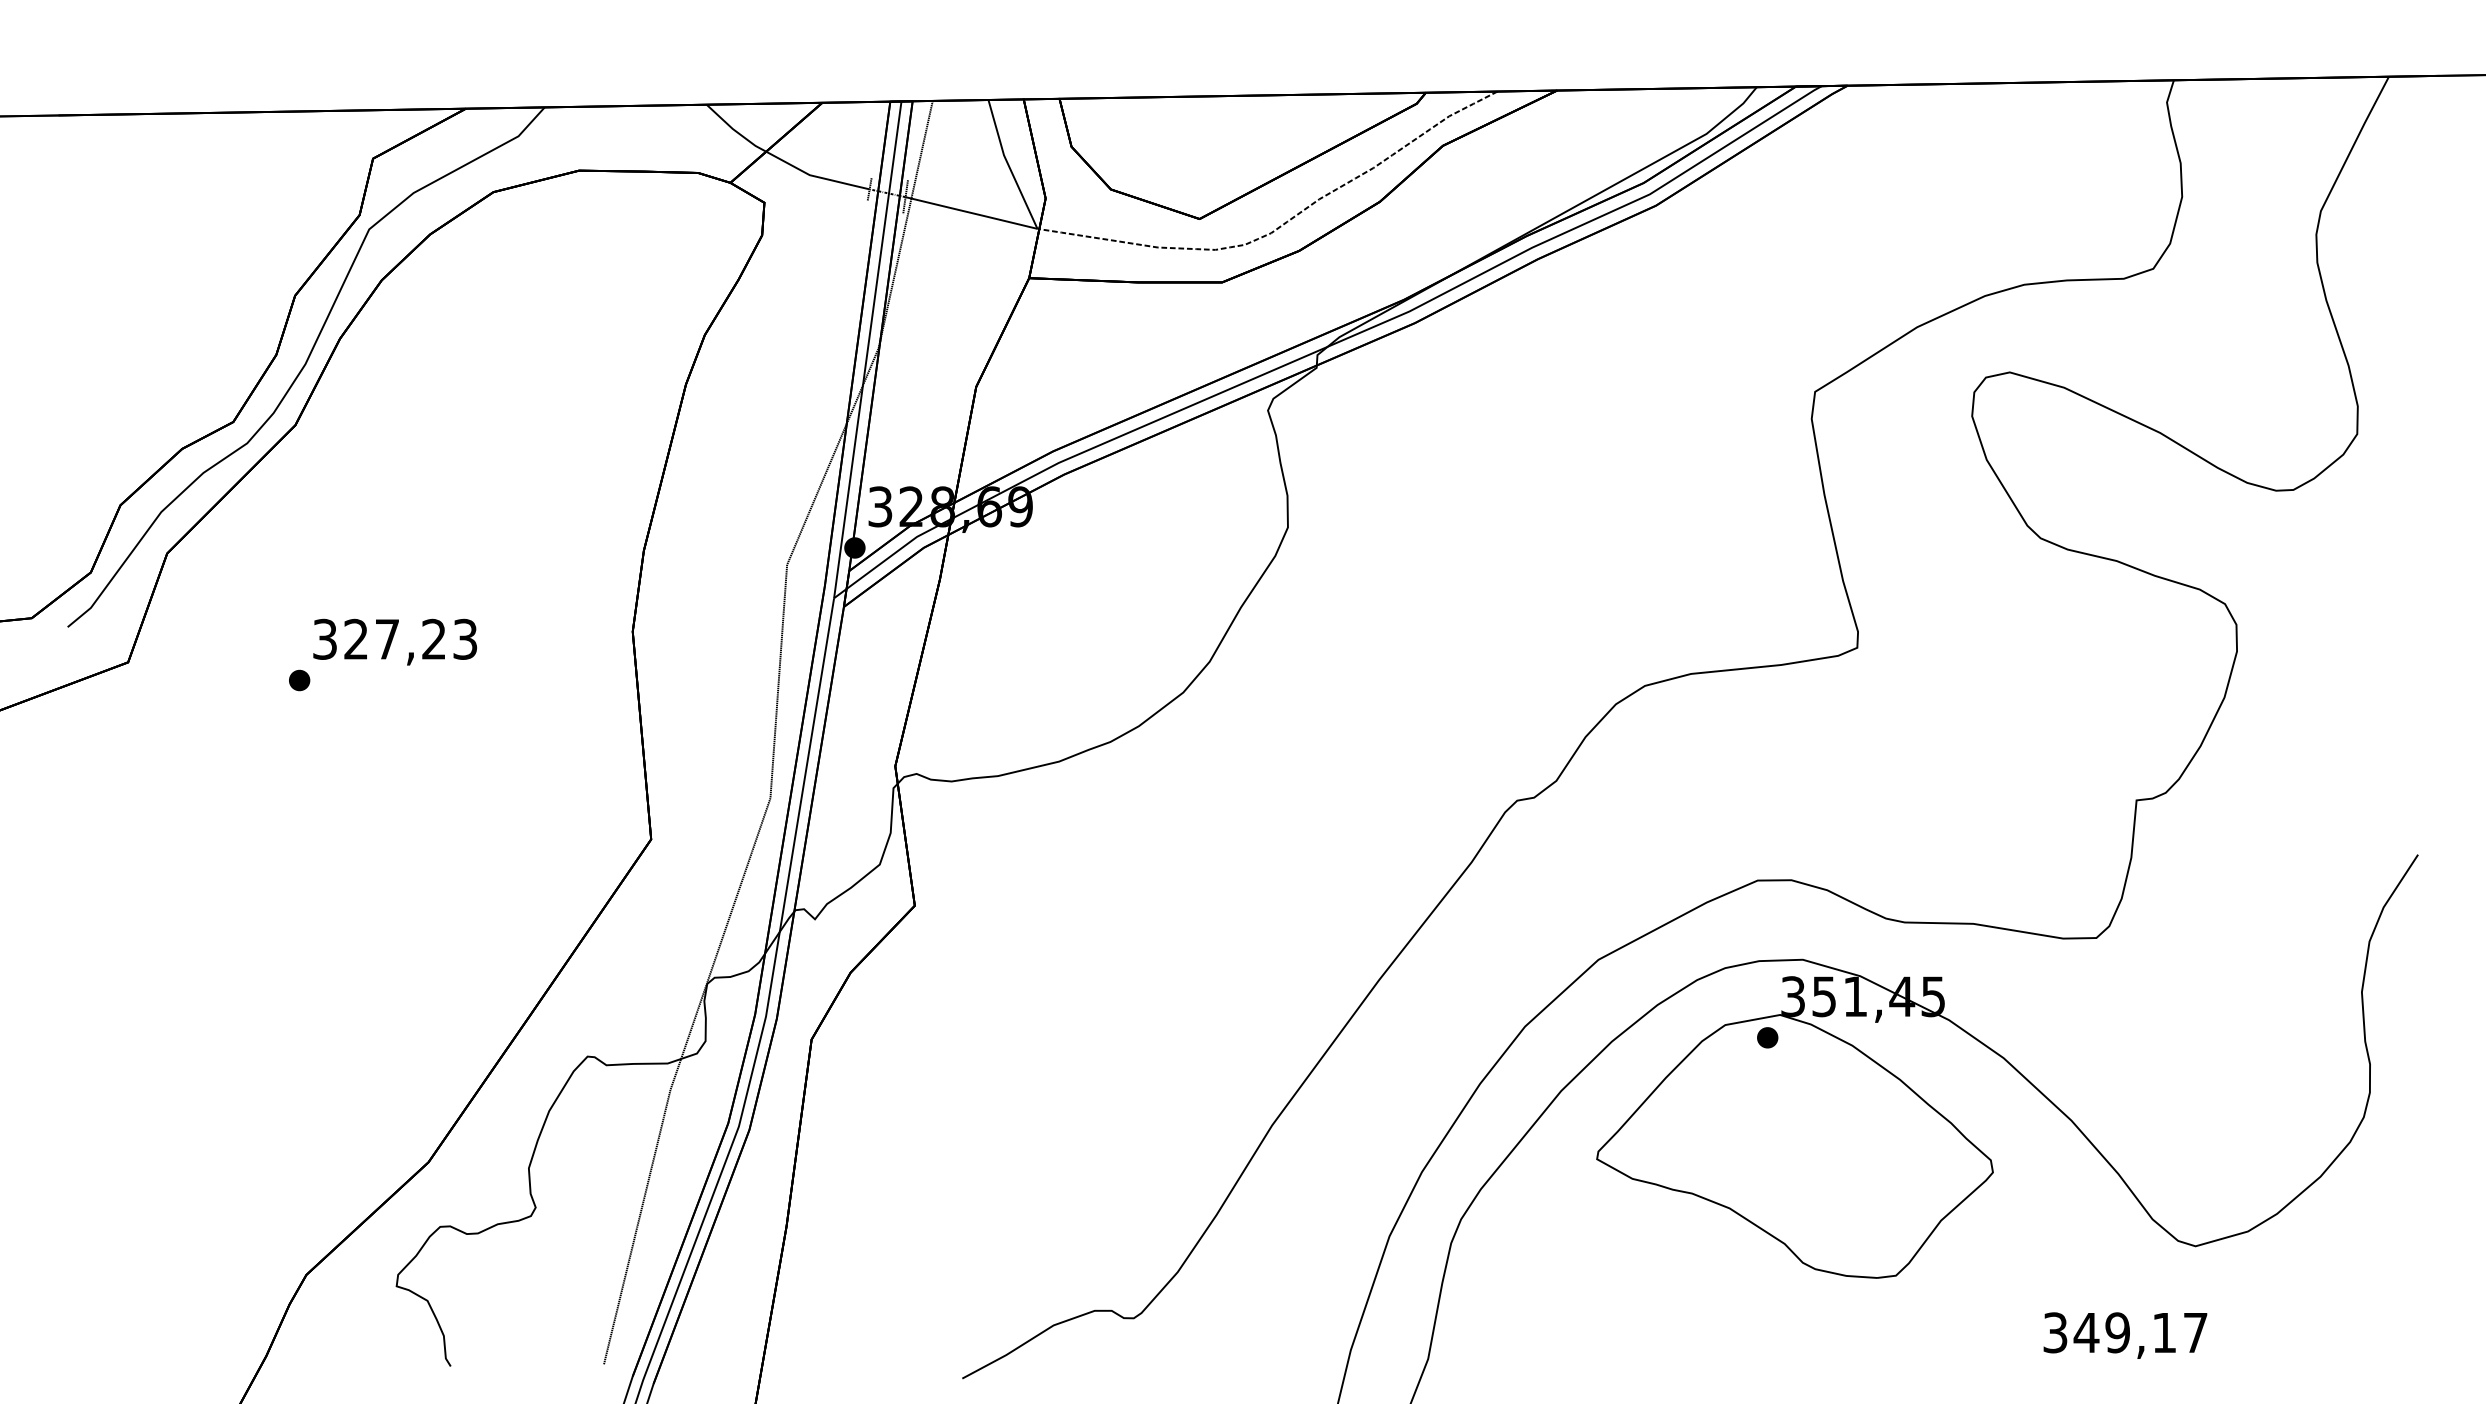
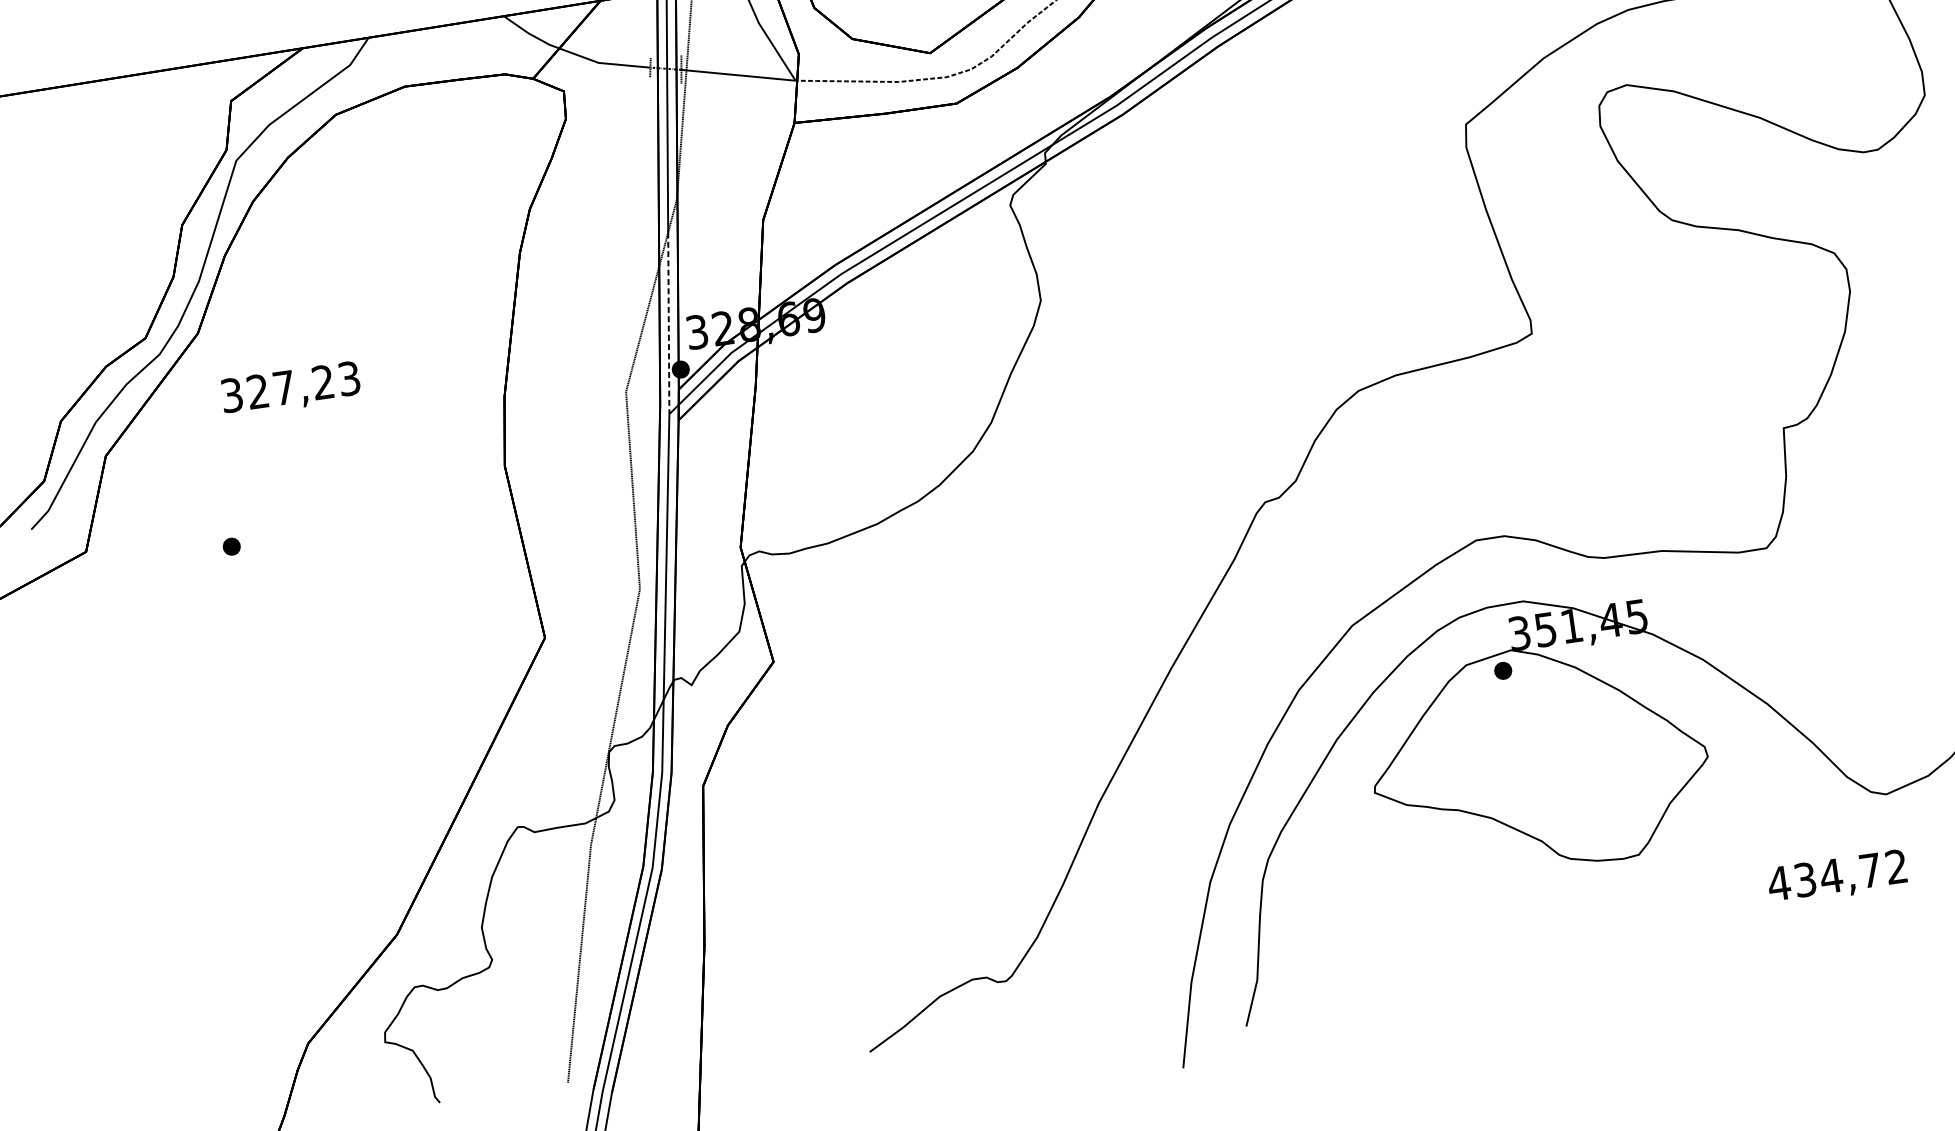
line: (848, 492) -> (668, 323), solid -> dashed
text: (394, 641) -> (290, 388), moved
text: (2124, 1332) -> (1837, 875), 349,17 -> 434,72

